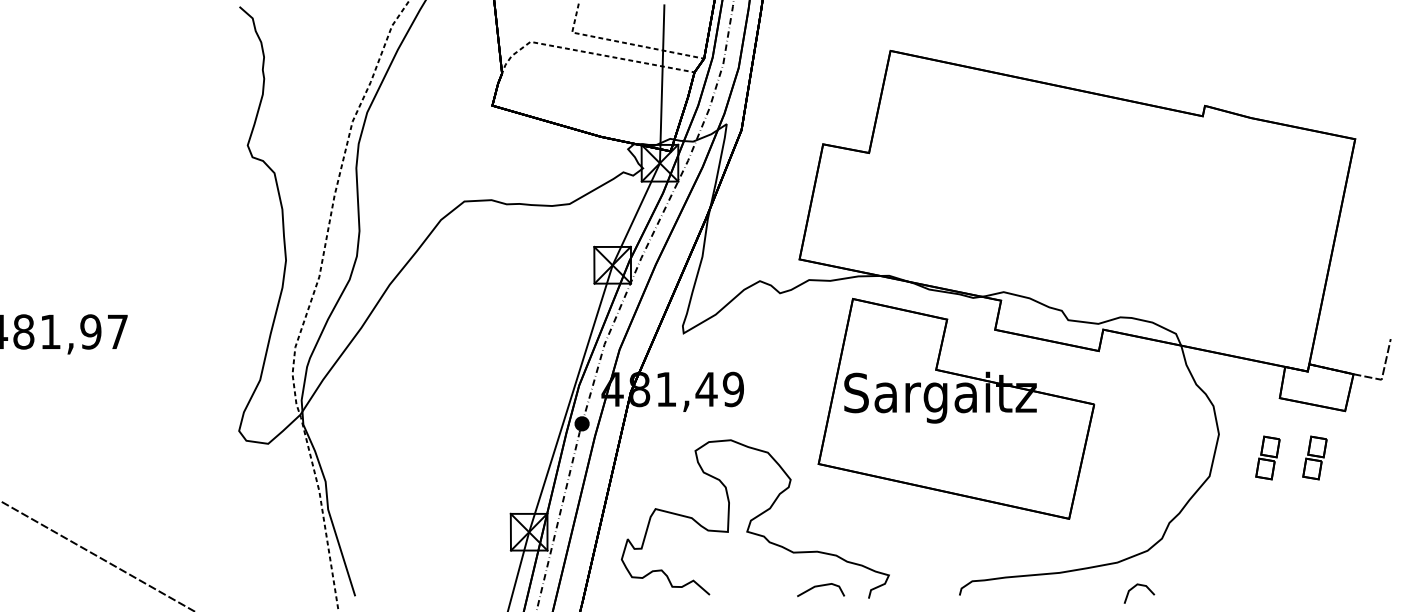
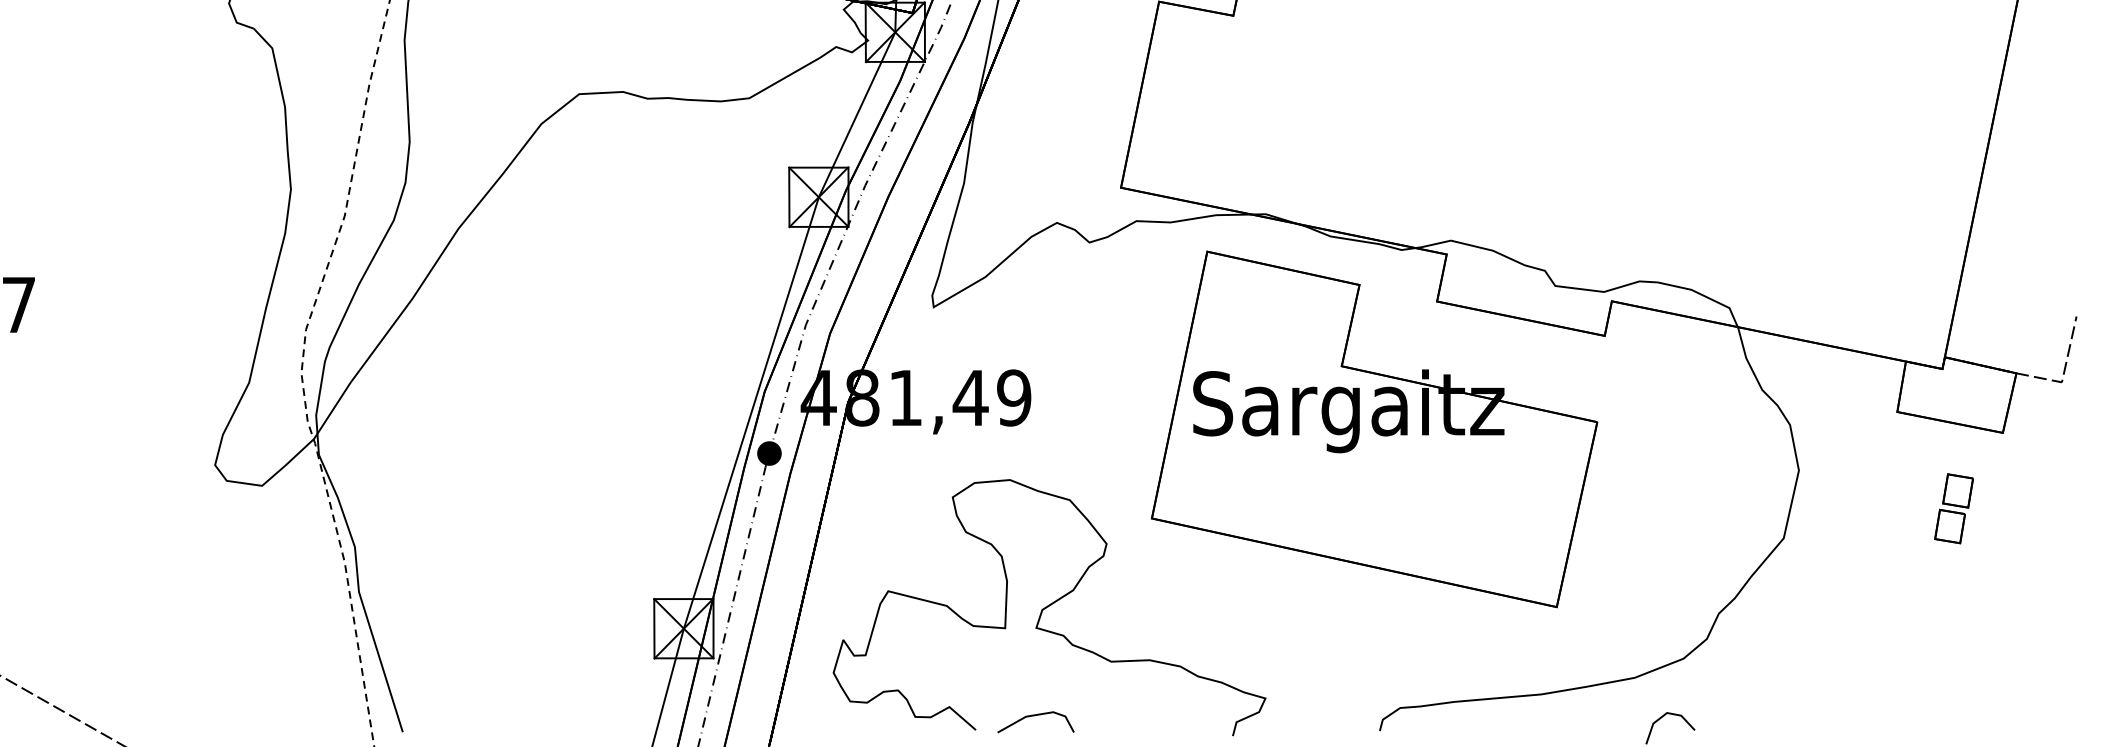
part: (1267, 457) -> (1877, 507), removed
line: (821, 586) -> (1036, 716), moved

